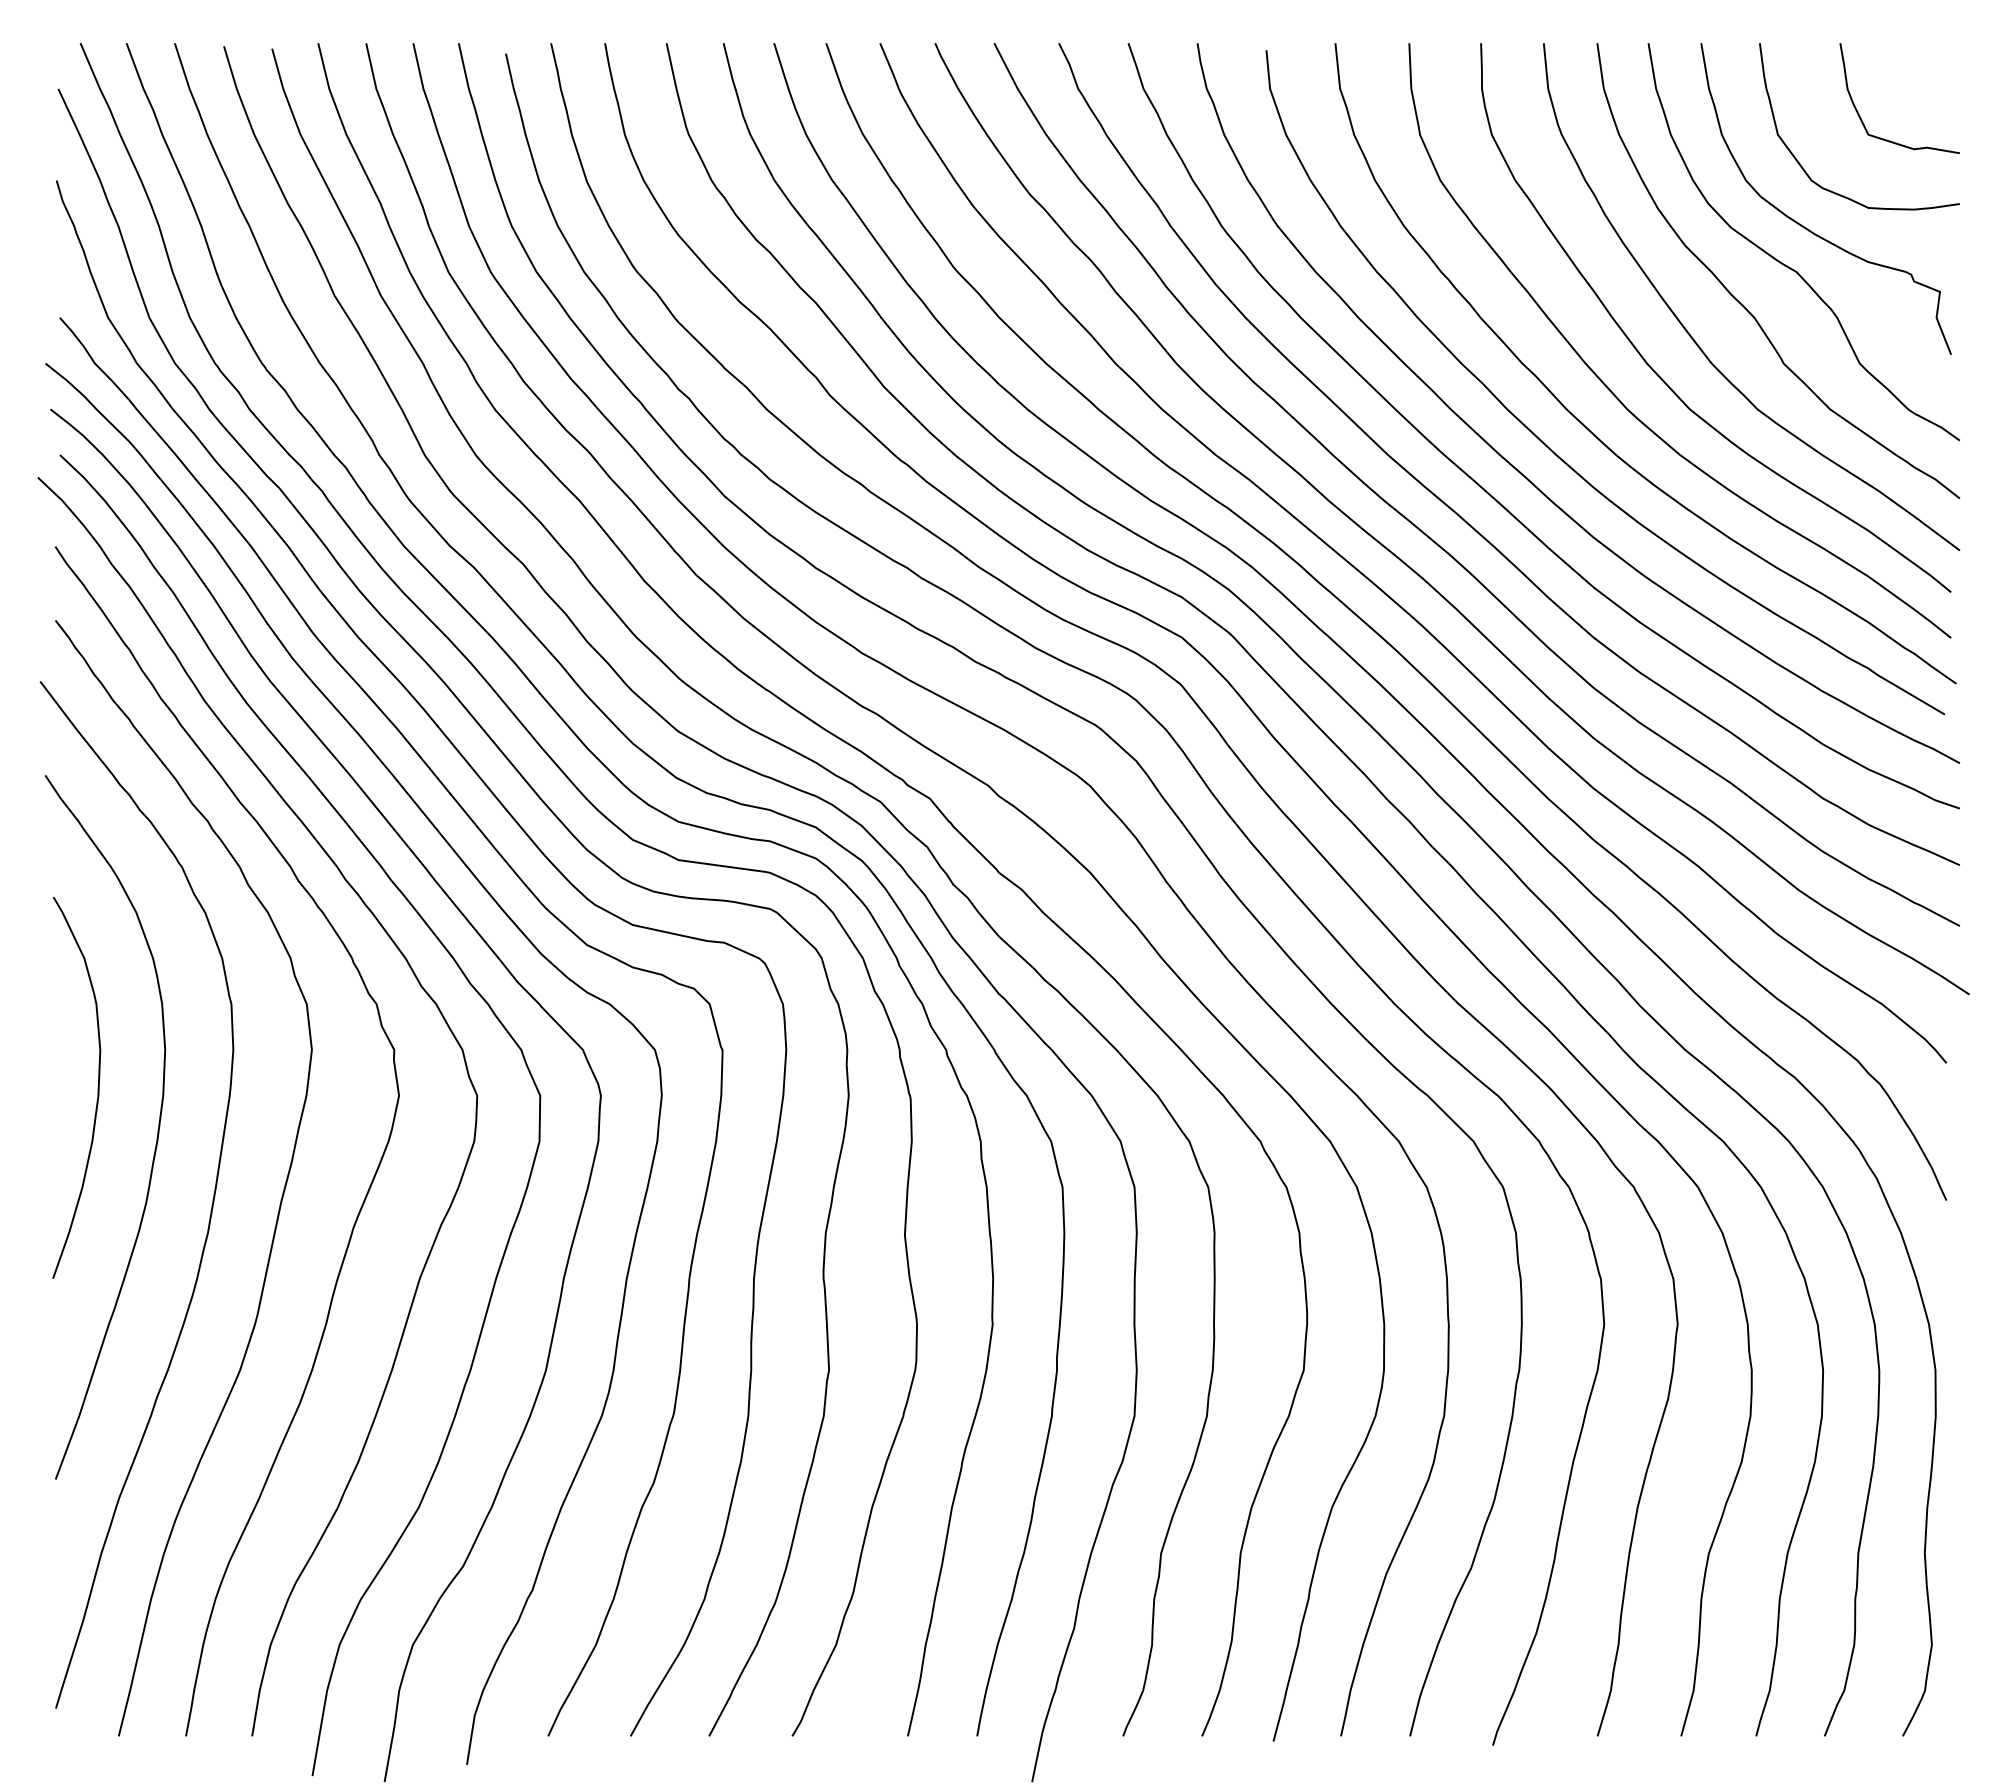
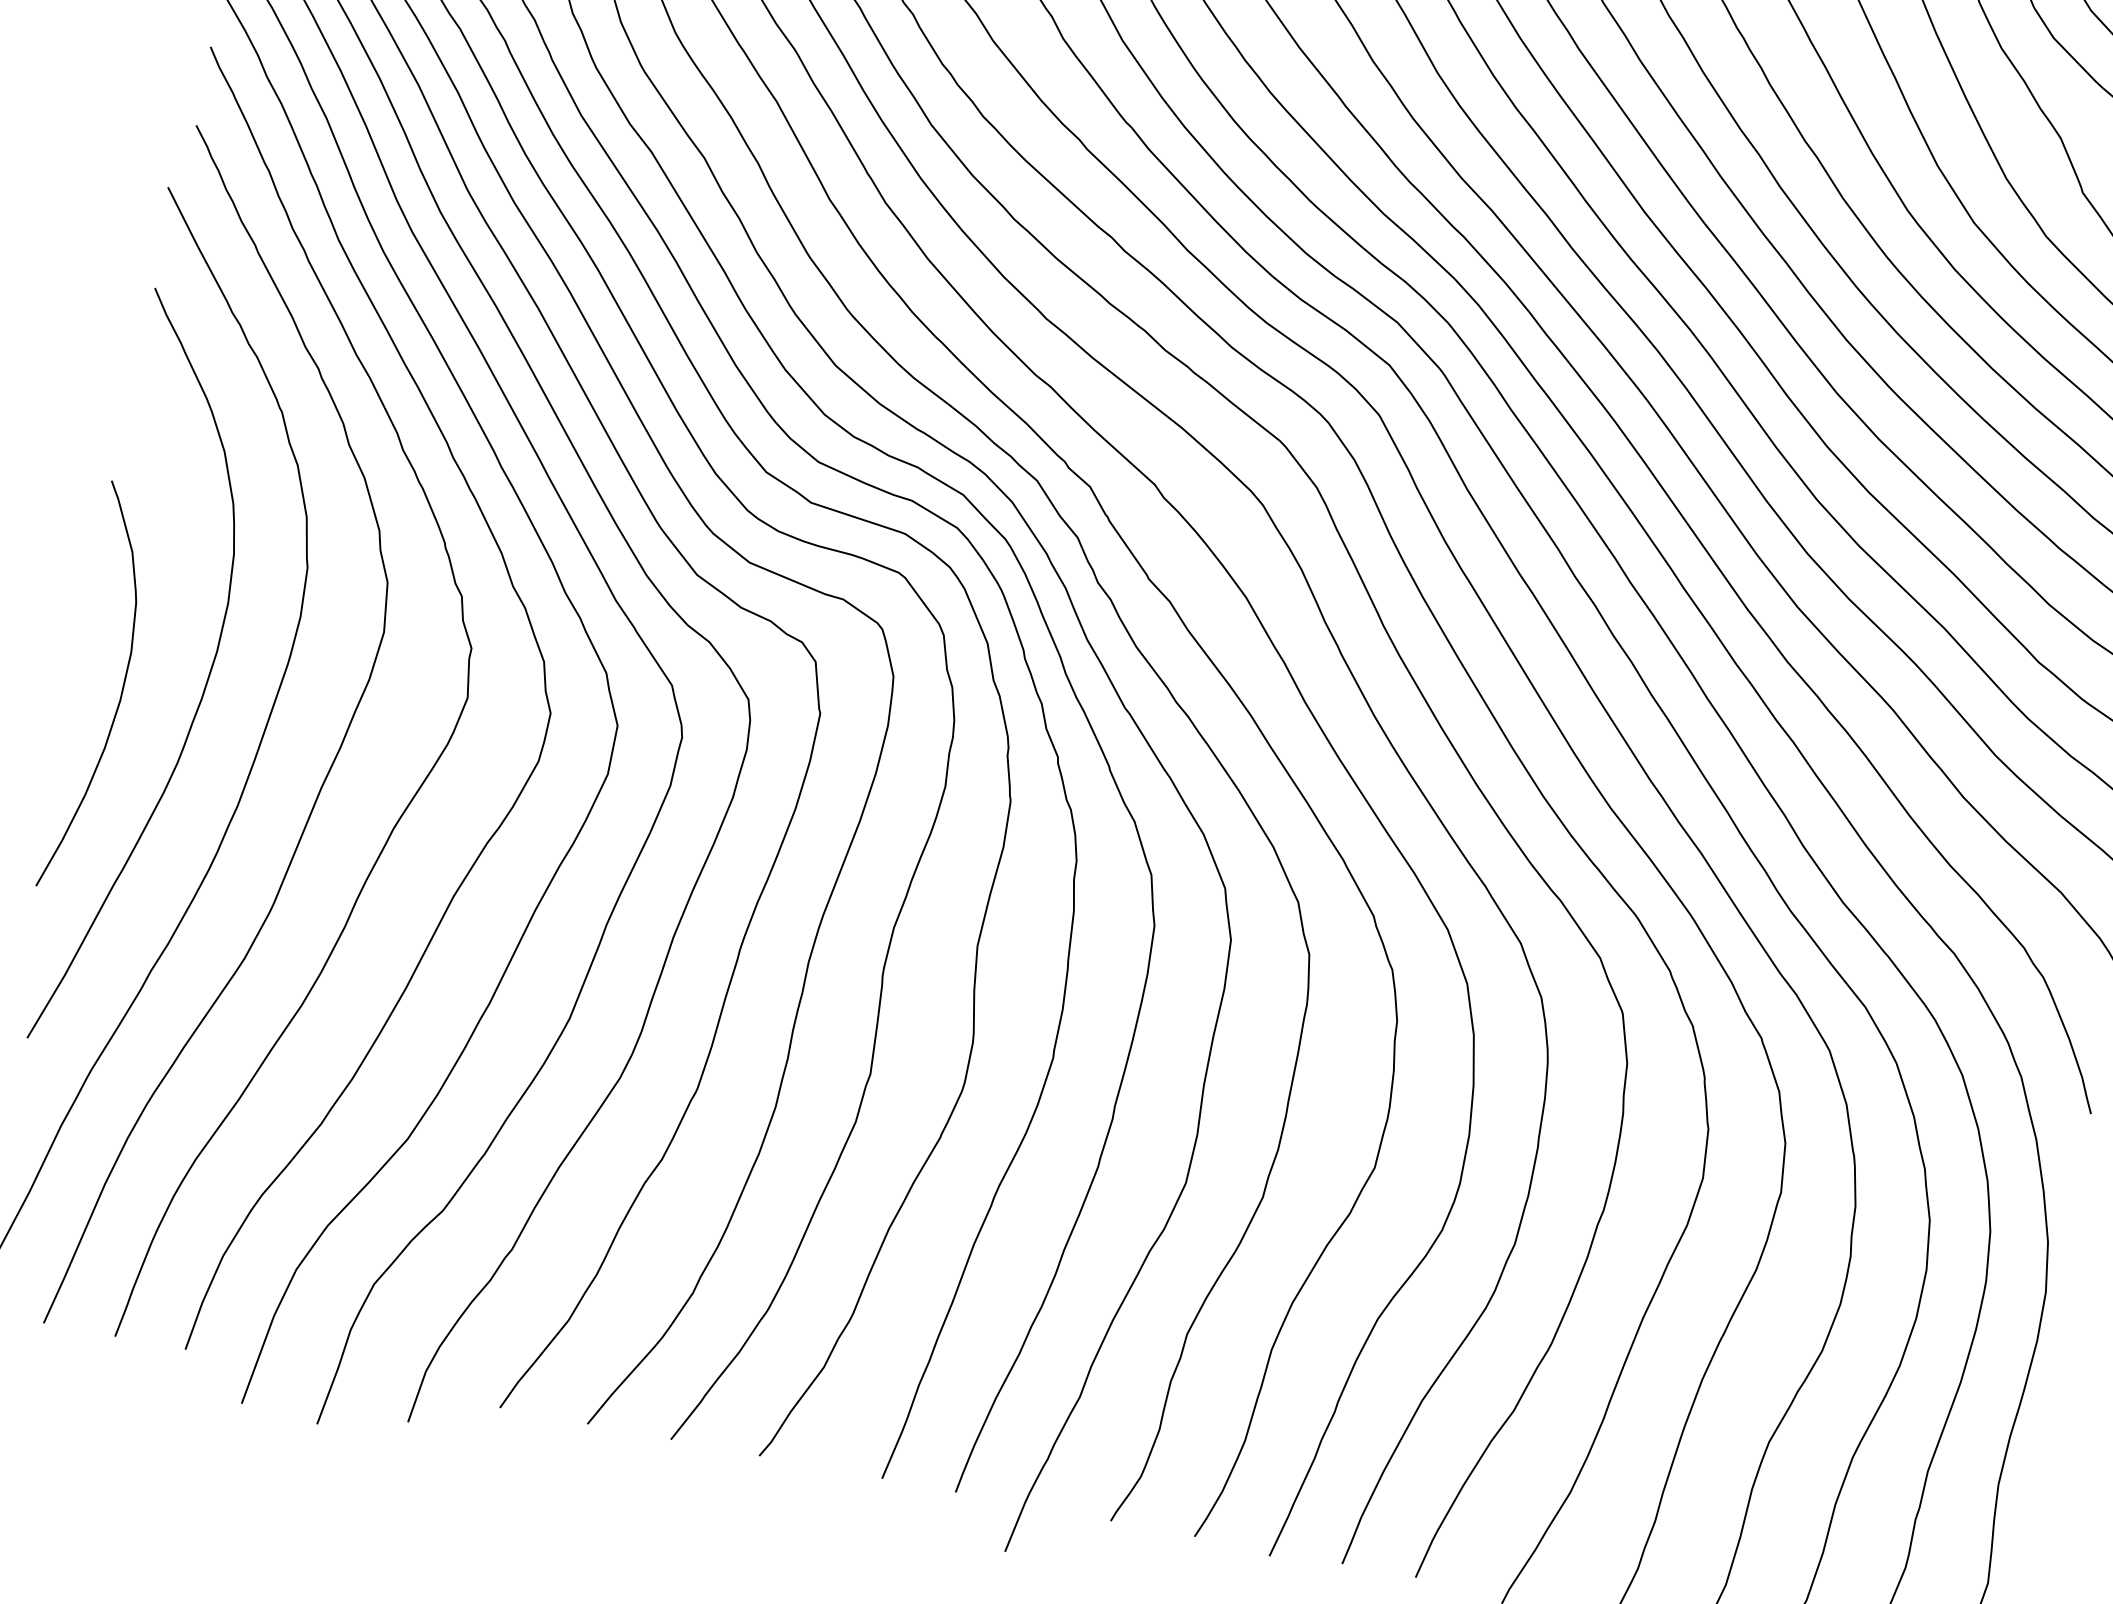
curve: (97, 1087) -> (120, 691), moved

